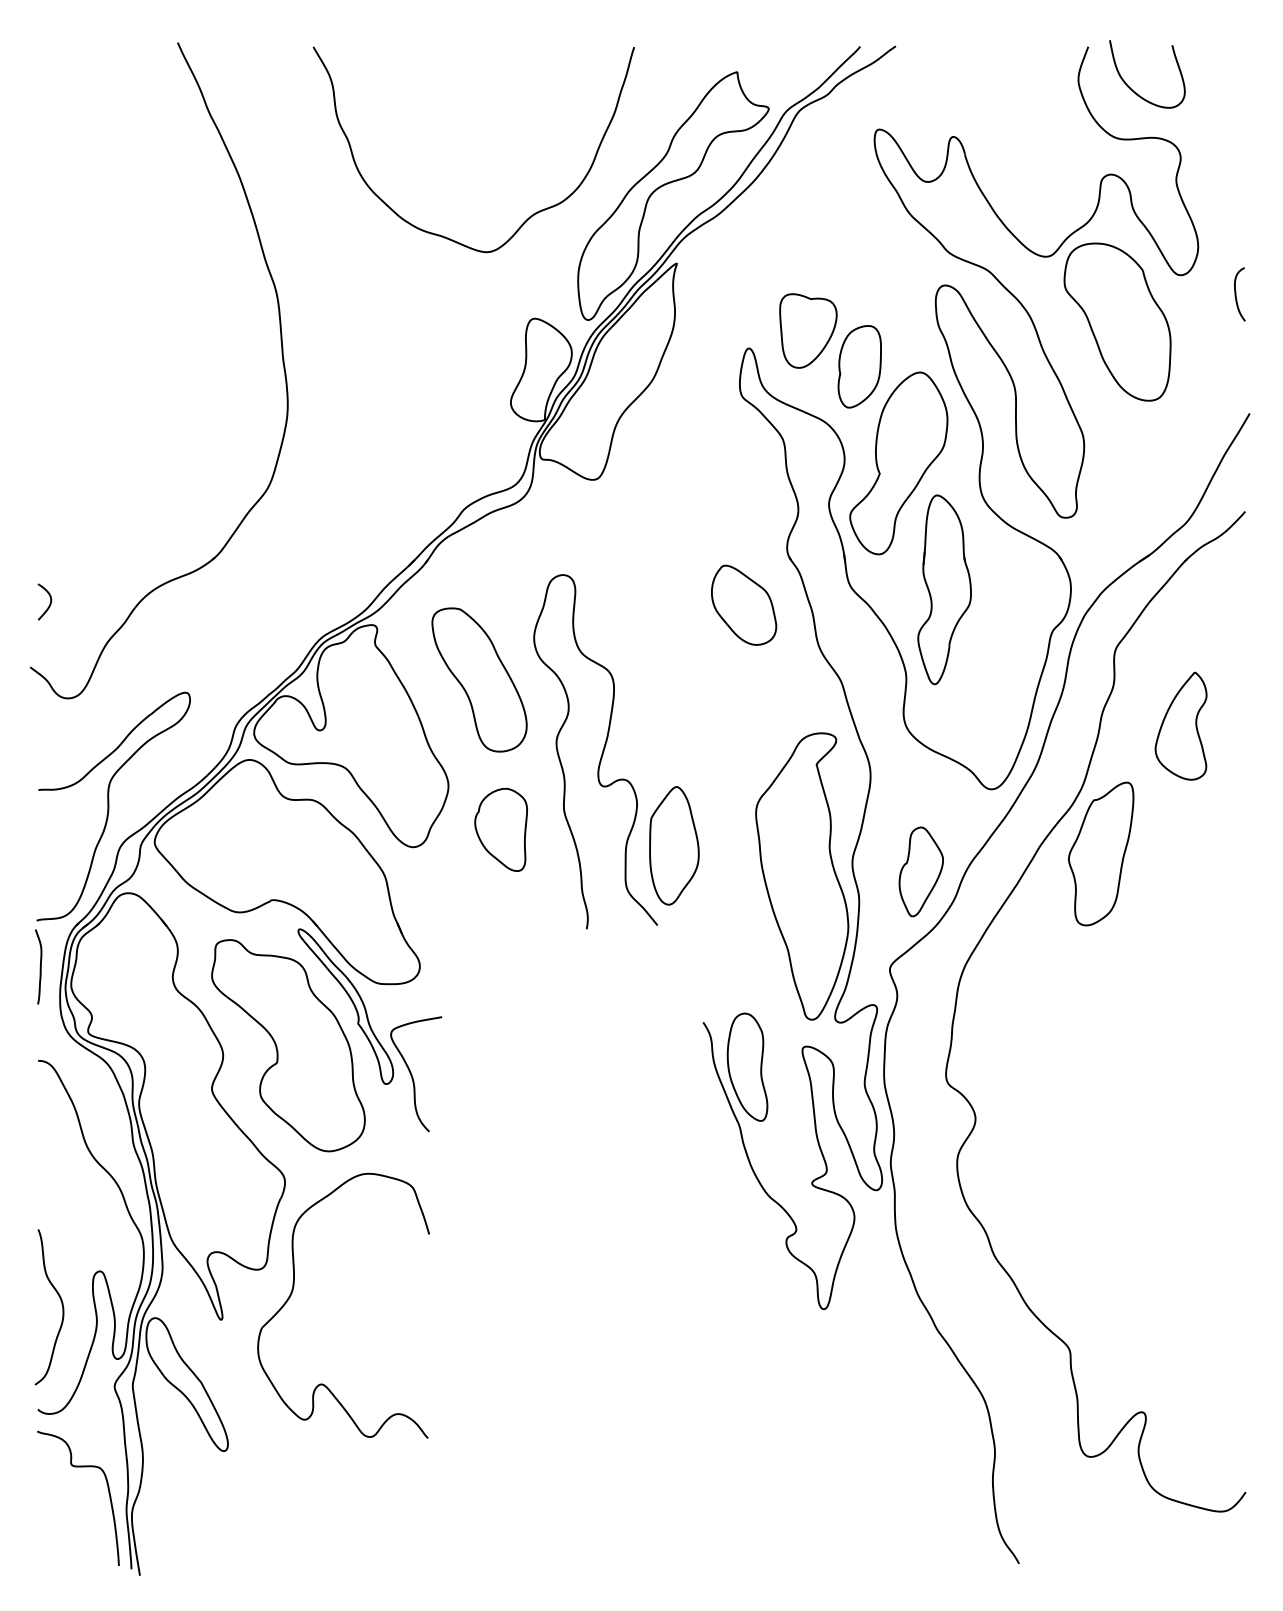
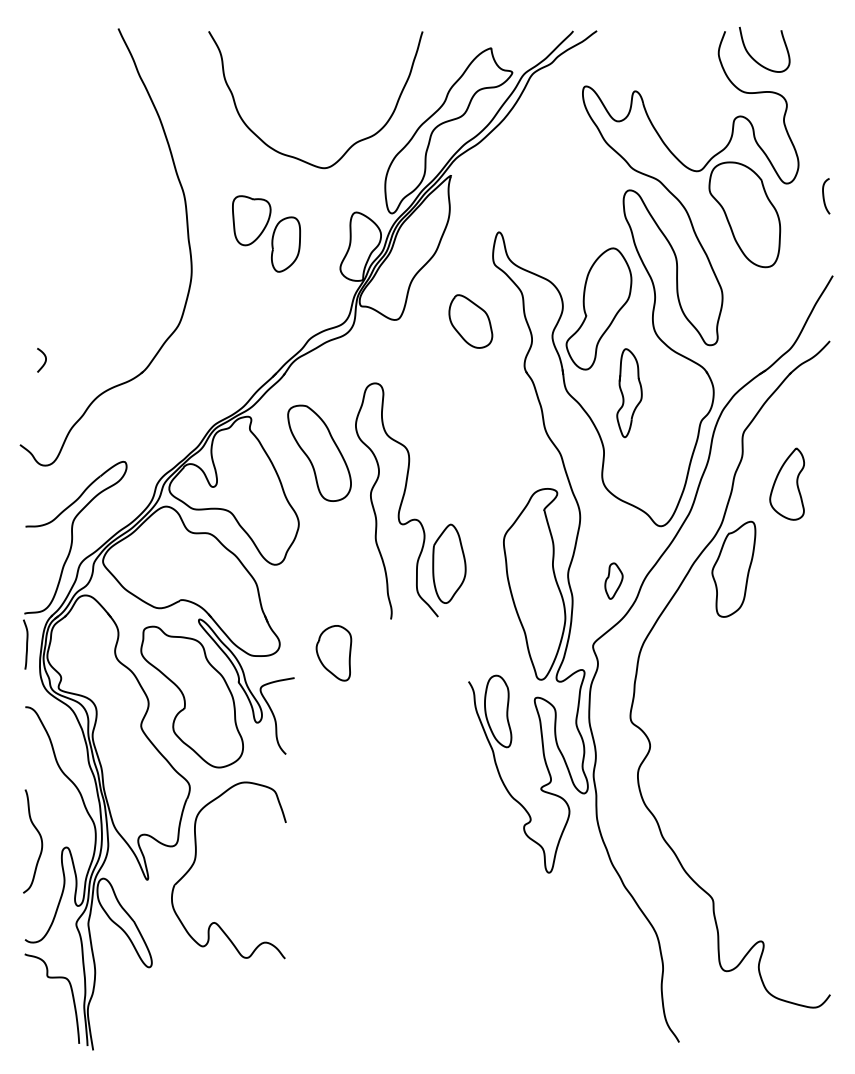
part: (830, 350) -> (266, 233), moved
part: (944, 588) -> (629, 392), size x0.7
curve: (48, 603) -> (44, 361), moved
part: (743, 605) -> (470, 321), moved
part: (500, 830) -> (333, 653), moved
part: (920, 870) -> (613, 580), size x0.6
curve: (60, 1304) -> (40, 839), moved

